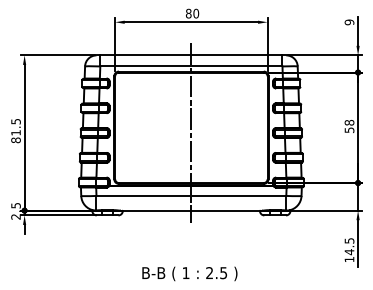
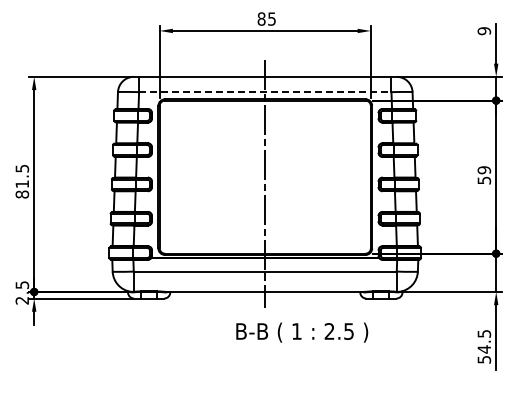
text: (196, 13) -> (272, 18), 80 -> 85
line: (191, 66) -> (265, 92), solid -> dashed
text: (349, 122) -> (484, 170), 58 -> 59
text: (349, 259) -> (484, 359), 14.5 -> 54.5
text: (190, 273) -> (302, 332), moved

